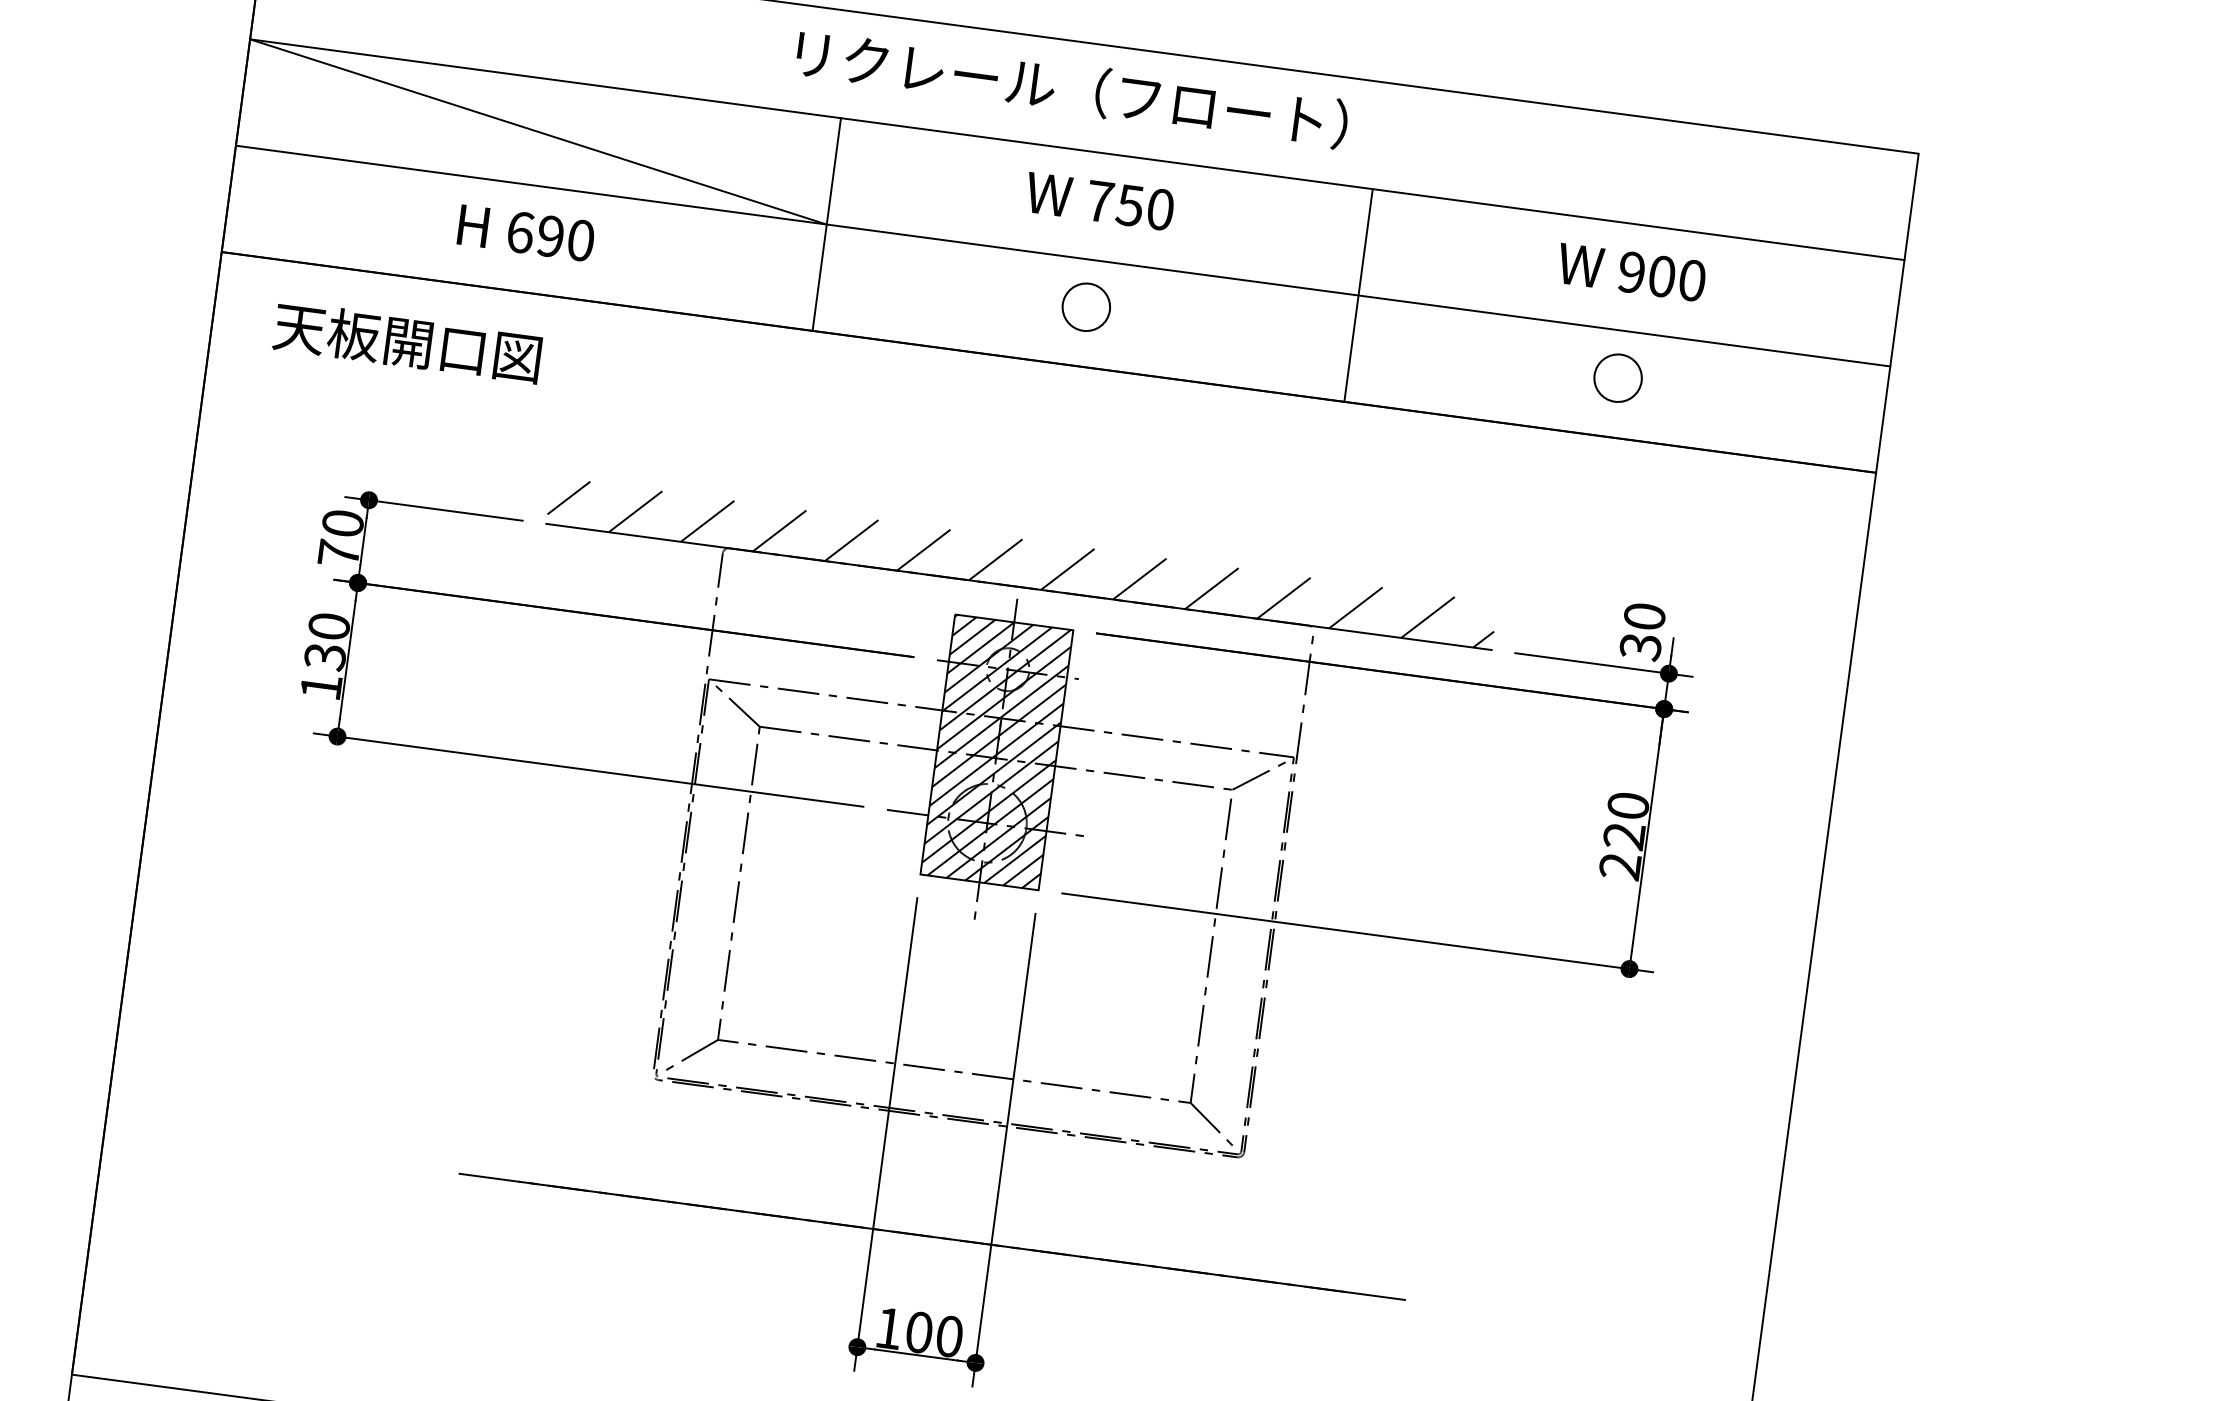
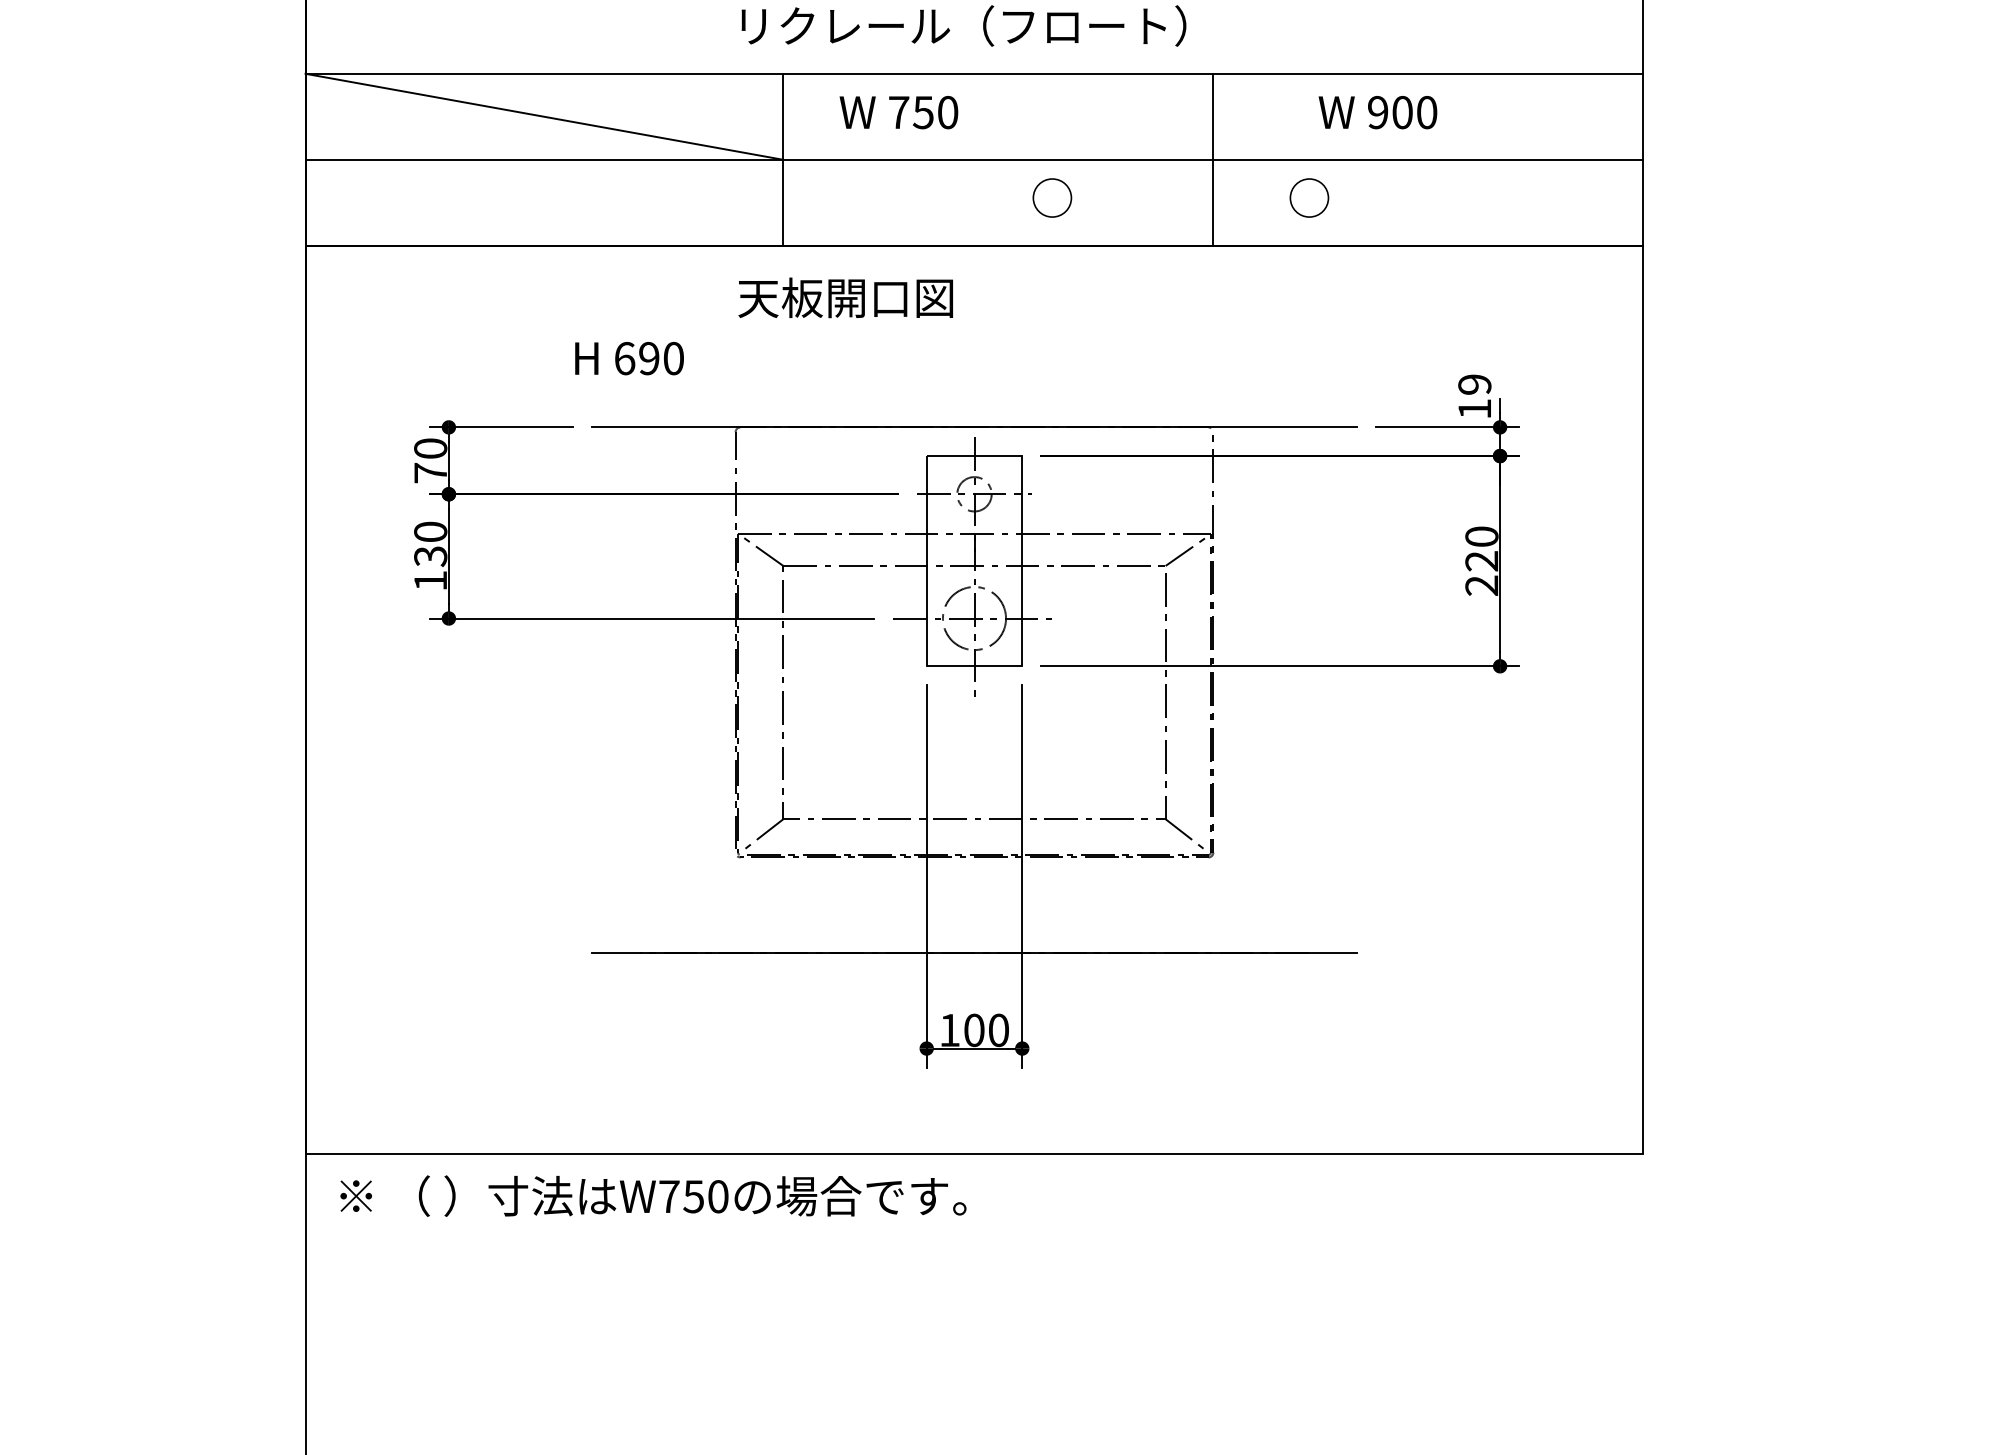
text: (1099, 201) -> (898, 112), moved
text: (526, 233) -> (629, 358), moved
text: (1631, 272) -> (1377, 112), moved
text: (1086, 306) -> (1052, 197), moved
text: (407, 341) -> (845, 297), moved
text: (1618, 377) -> (1309, 197), moved
hatch: (1022, 563) -> (974, 408), removed
text: (1642, 631) -> (1474, 396), 30 -> 19
hatch: (996, 752) -> (974, 561), removed

